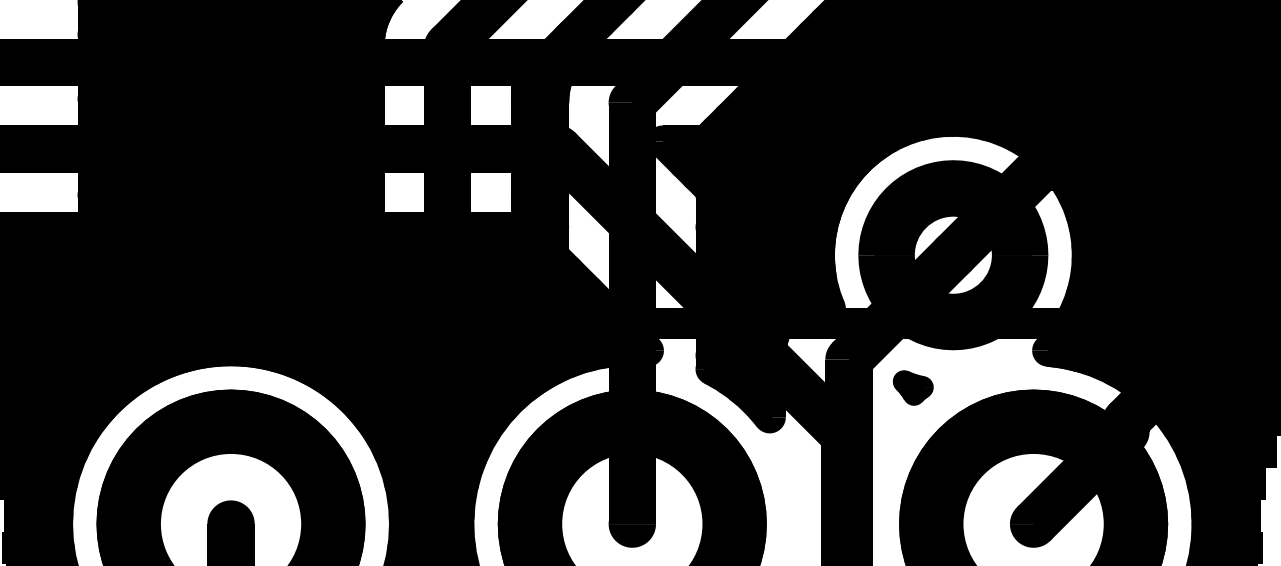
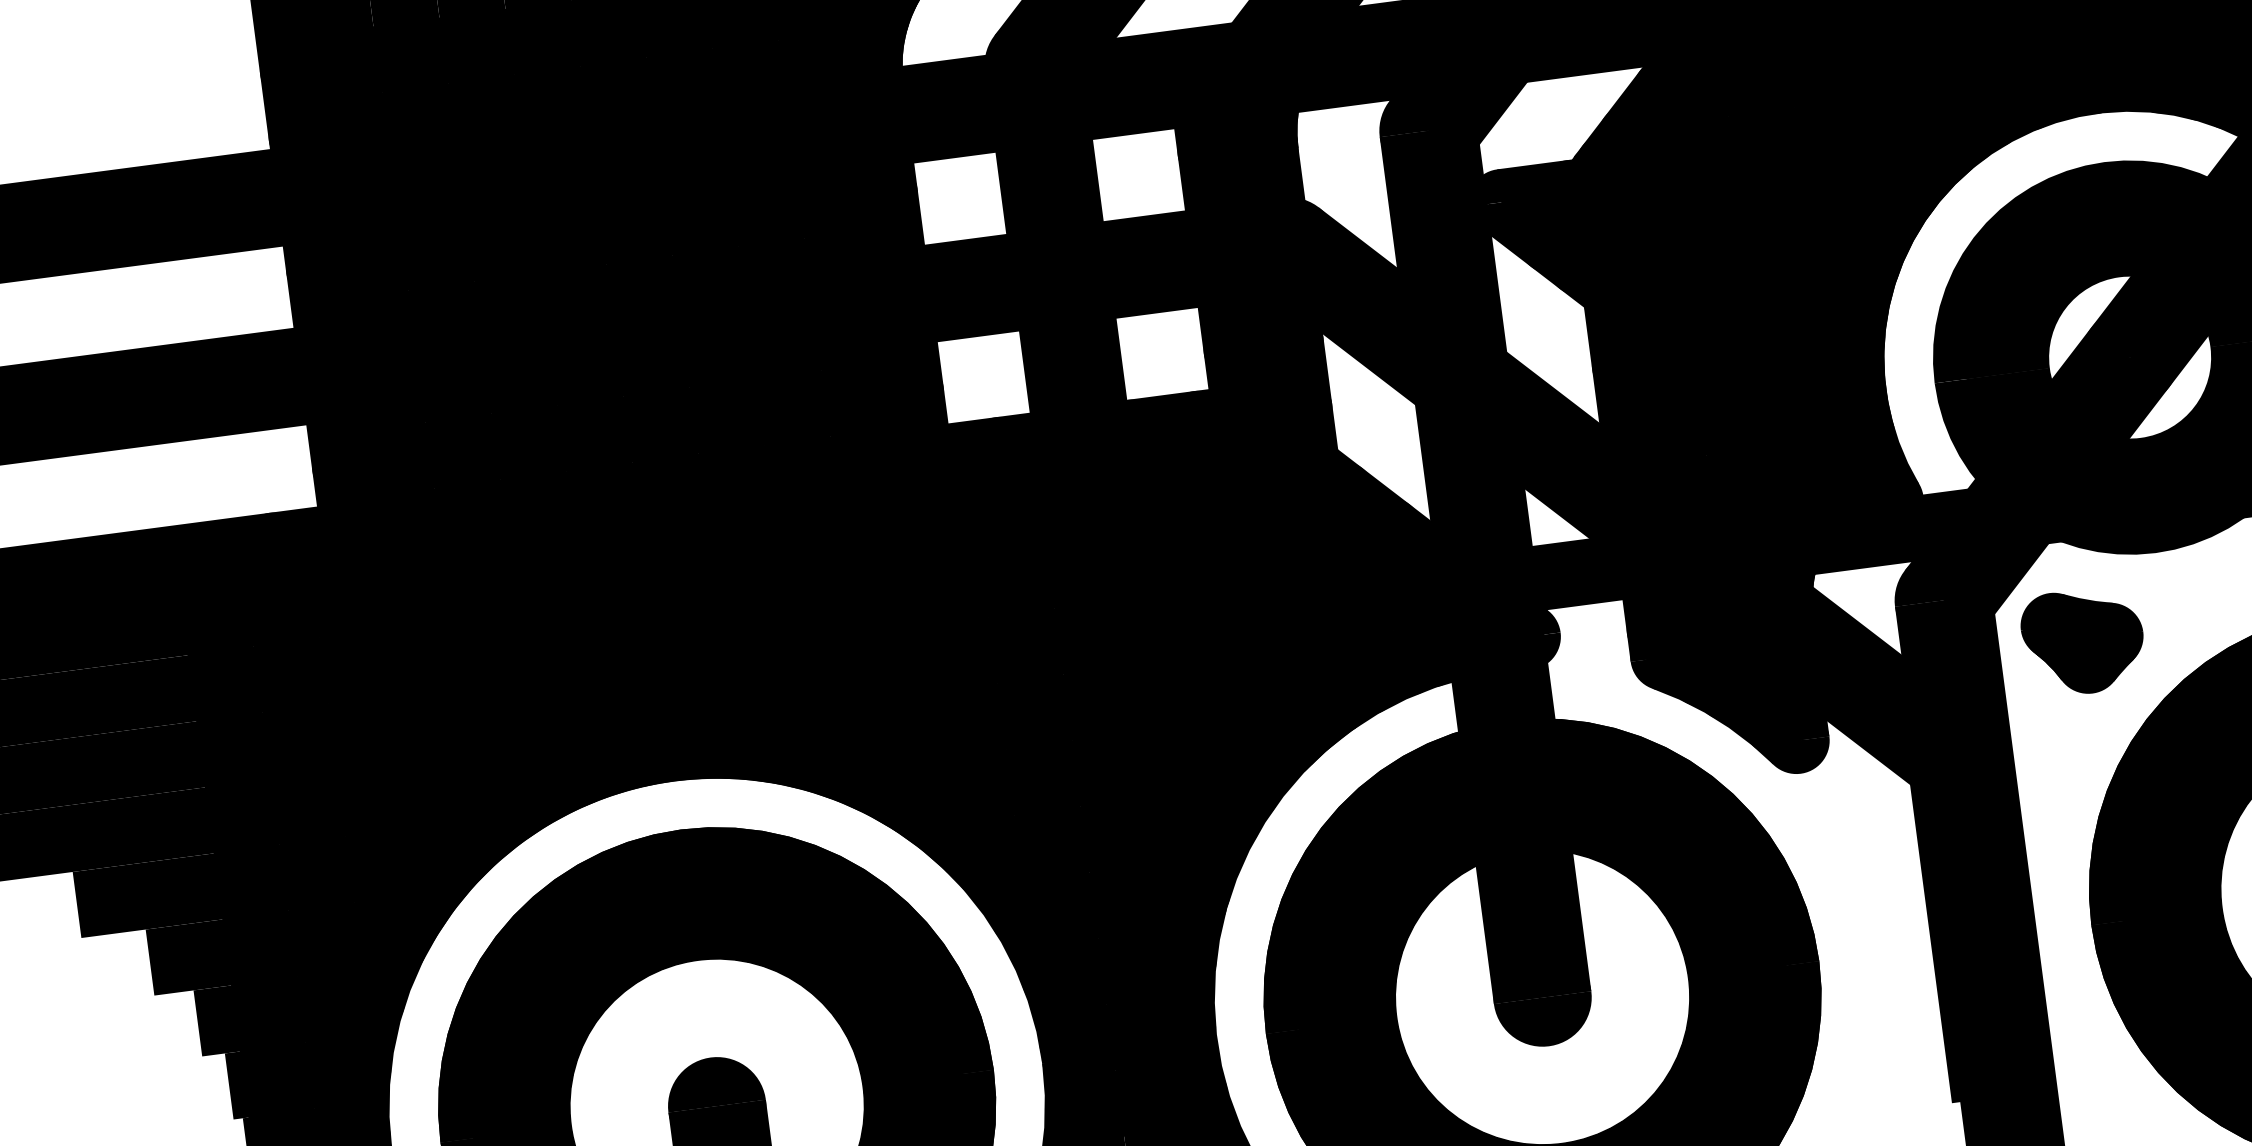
part: (913, 387) -> (2083, 640), size x1.43

